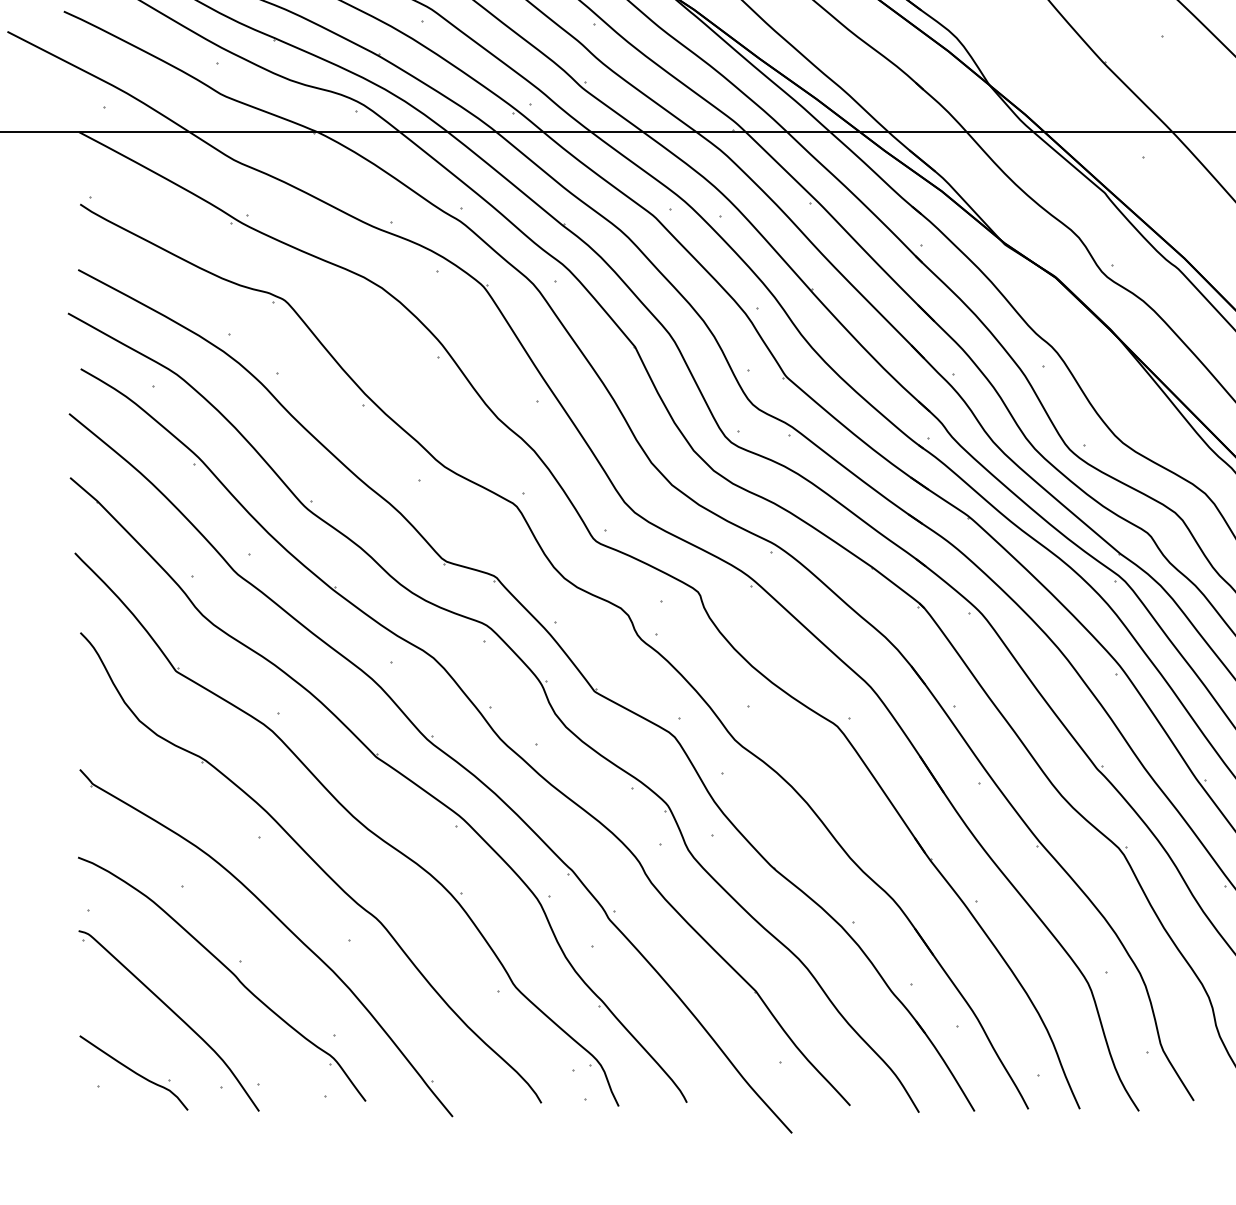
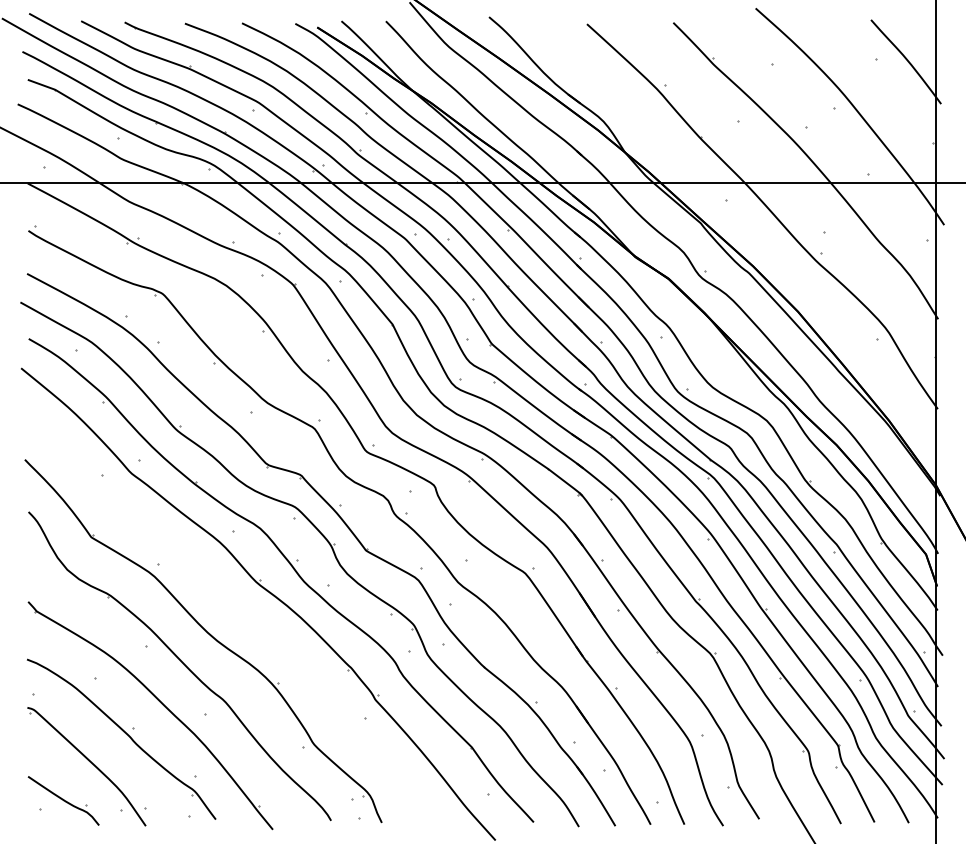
part: (391, 769) -> (232, 601), removed

